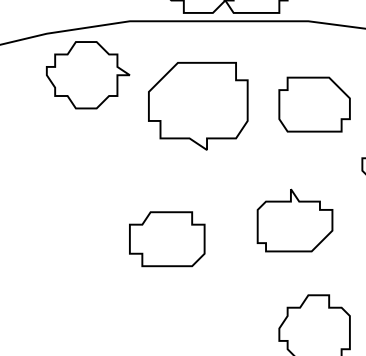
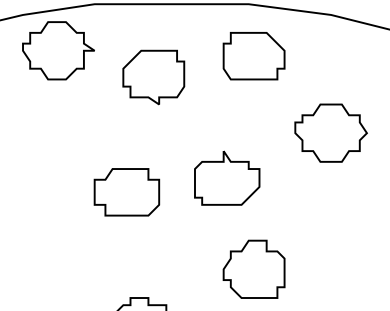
part: (313, 105) -> (253, 56), moved
part: (198, 106) -> (153, 77), size x0.71
part: (295, 219) -> (227, 177), moved

